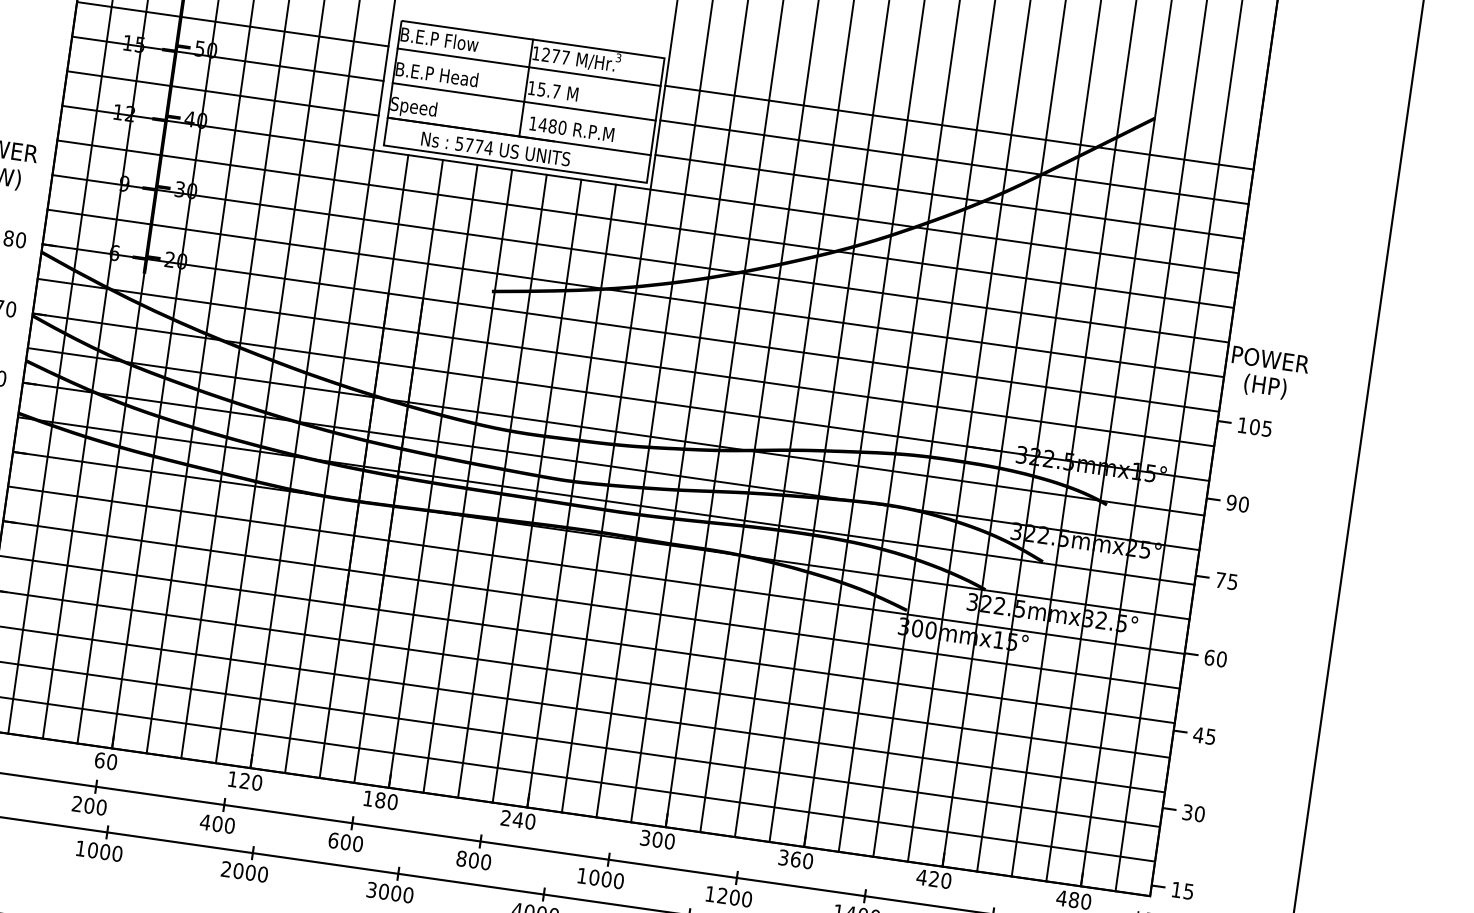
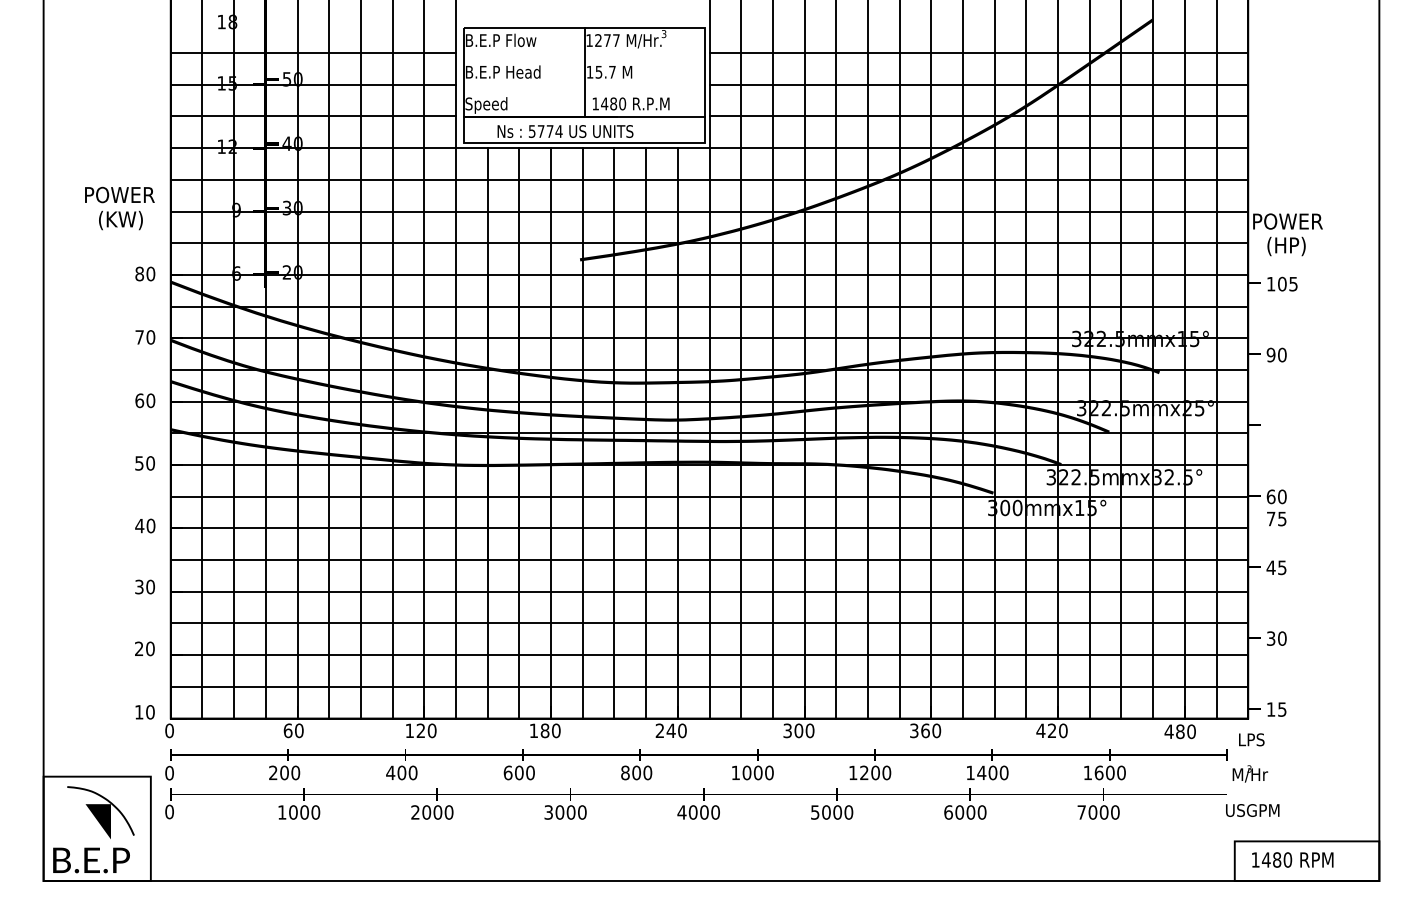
line: (528, 66) -> (584, 53), removed
line: (523, 101) -> (584, 85), removed
text: (1226, 581) -> (1276, 519), moved

